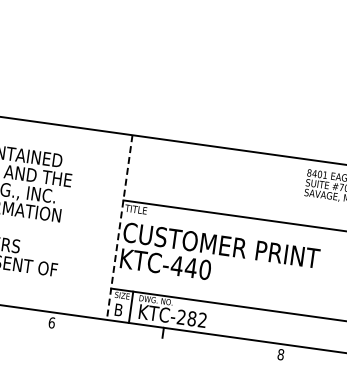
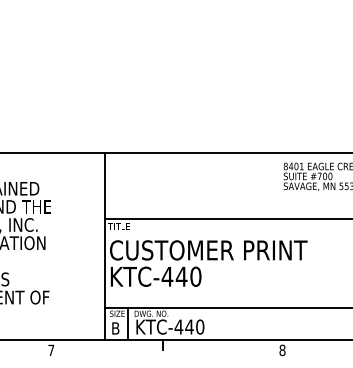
line: (119, 228) -> (105, 247), dashed -> solid
text: (192, 318) -> (189, 326), KTC-282 -> KTC-440
text: (52, 323) -> (51, 350), 6 -> 7

